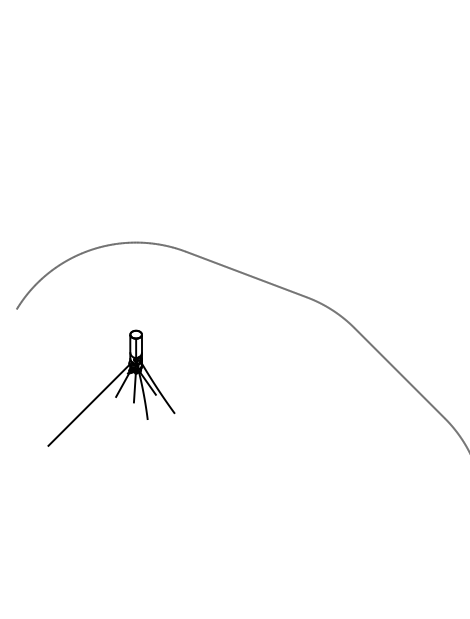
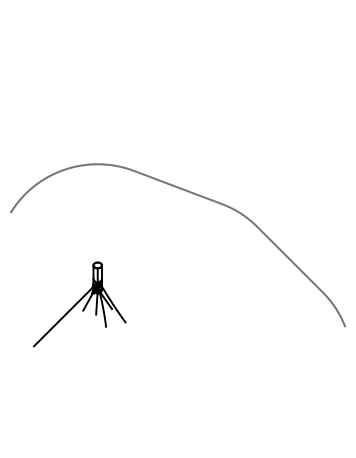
part: (111, 388) -> (79, 304), moved

